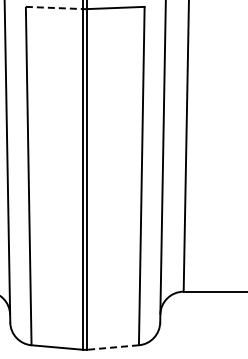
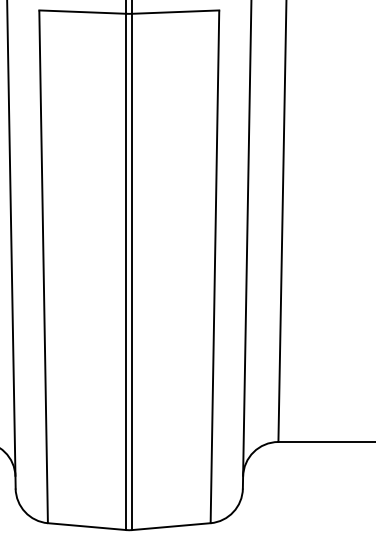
line: (54, 7) -> (82, 11), dashed -> solid
line: (113, 347) -> (172, 526), dashed -> solid

